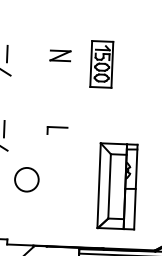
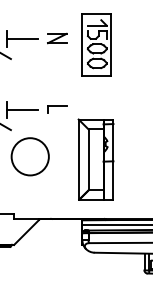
line: (23, 54) -> (22, 38), added
part: (101, 63) -> (96, 44), size x1.43
line: (20, 129) -> (22, 109), added
circle: (26, 179) -> (29, 156), size x1.67
part: (116, 186) -> (95, 159), moved

